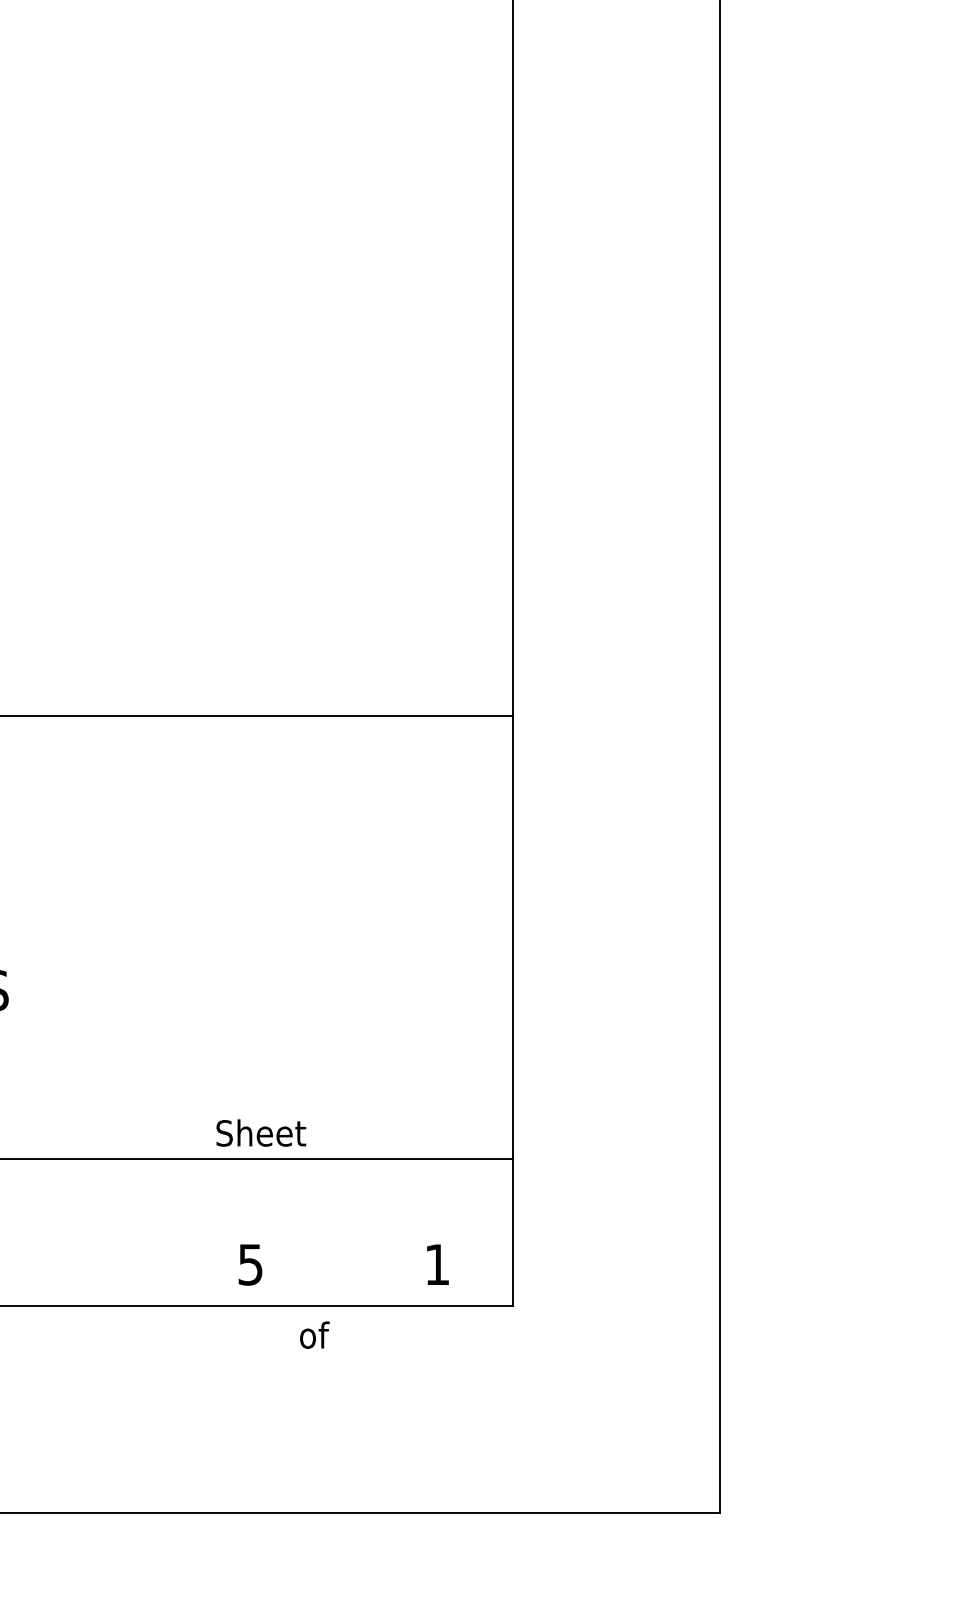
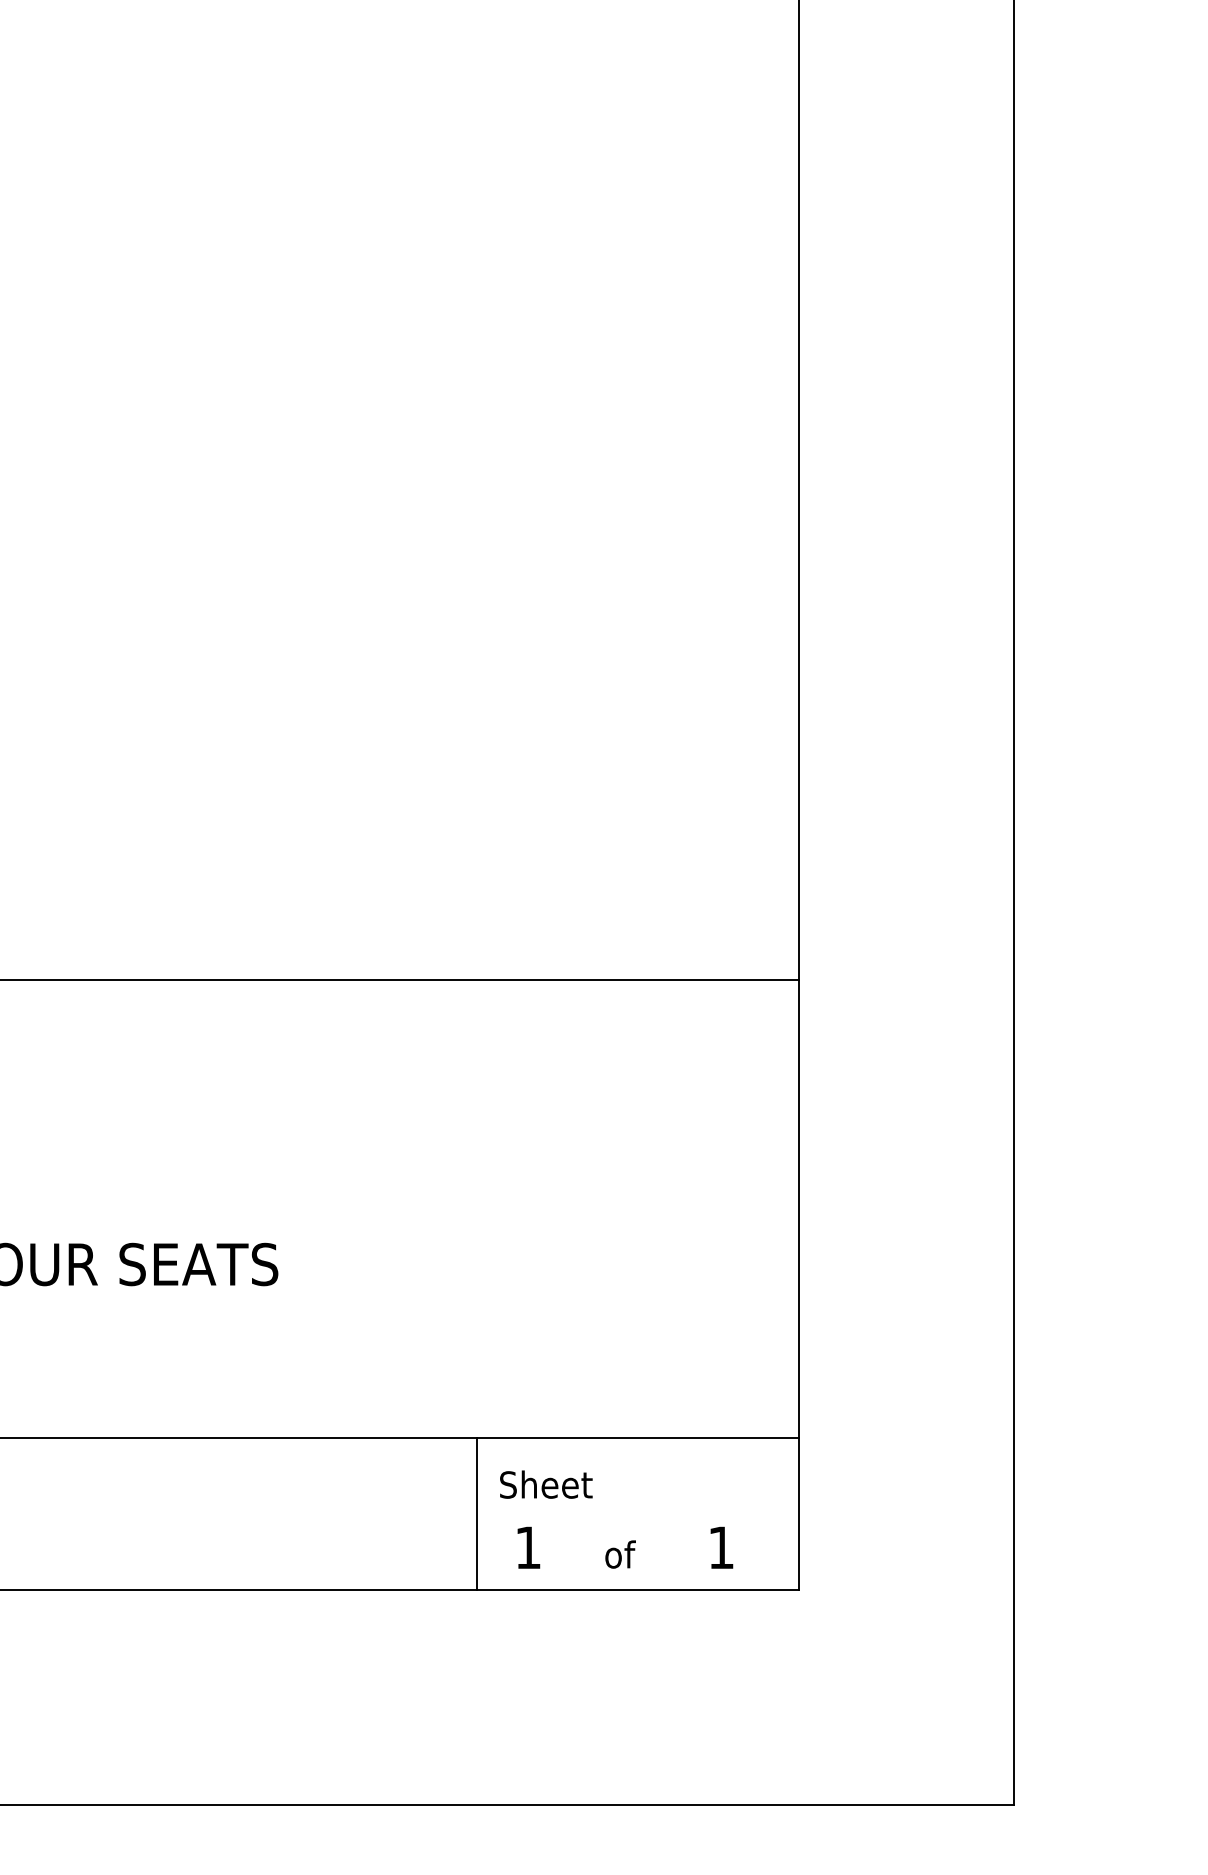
text: (261, 1132) -> (546, 1484), moved
line: (201, 1232) -> (477, 1514), added
text: (250, 1264) -> (528, 1547), 5 -> 1
text: (314, 1335) -> (620, 1554), moved

